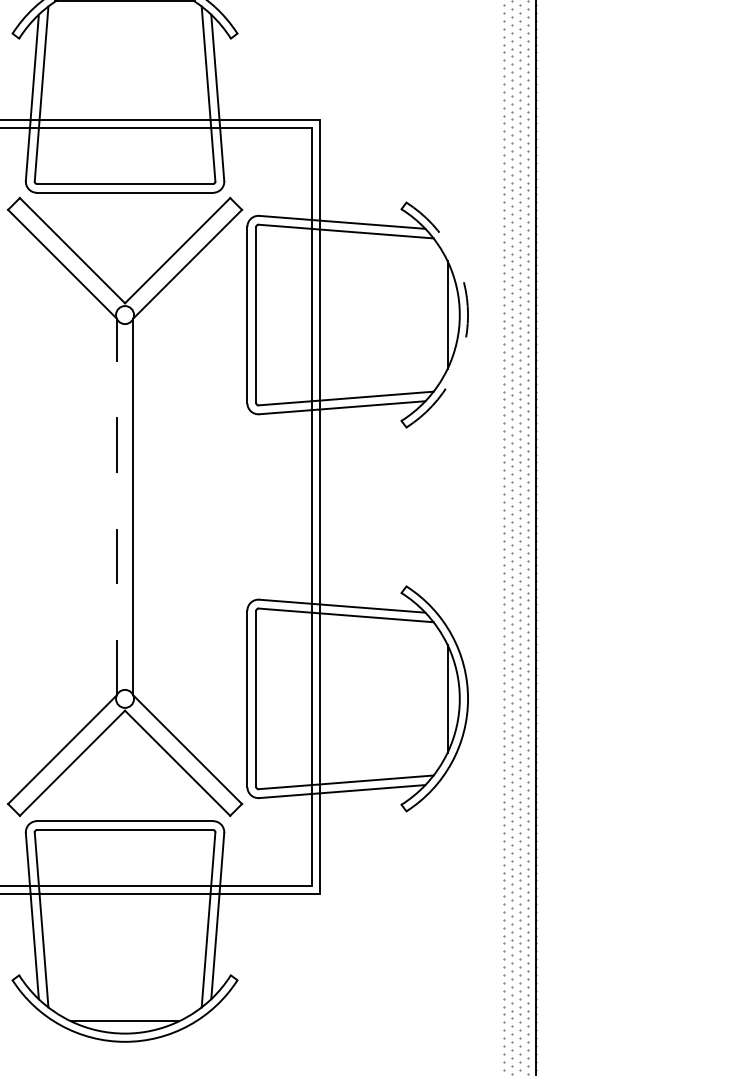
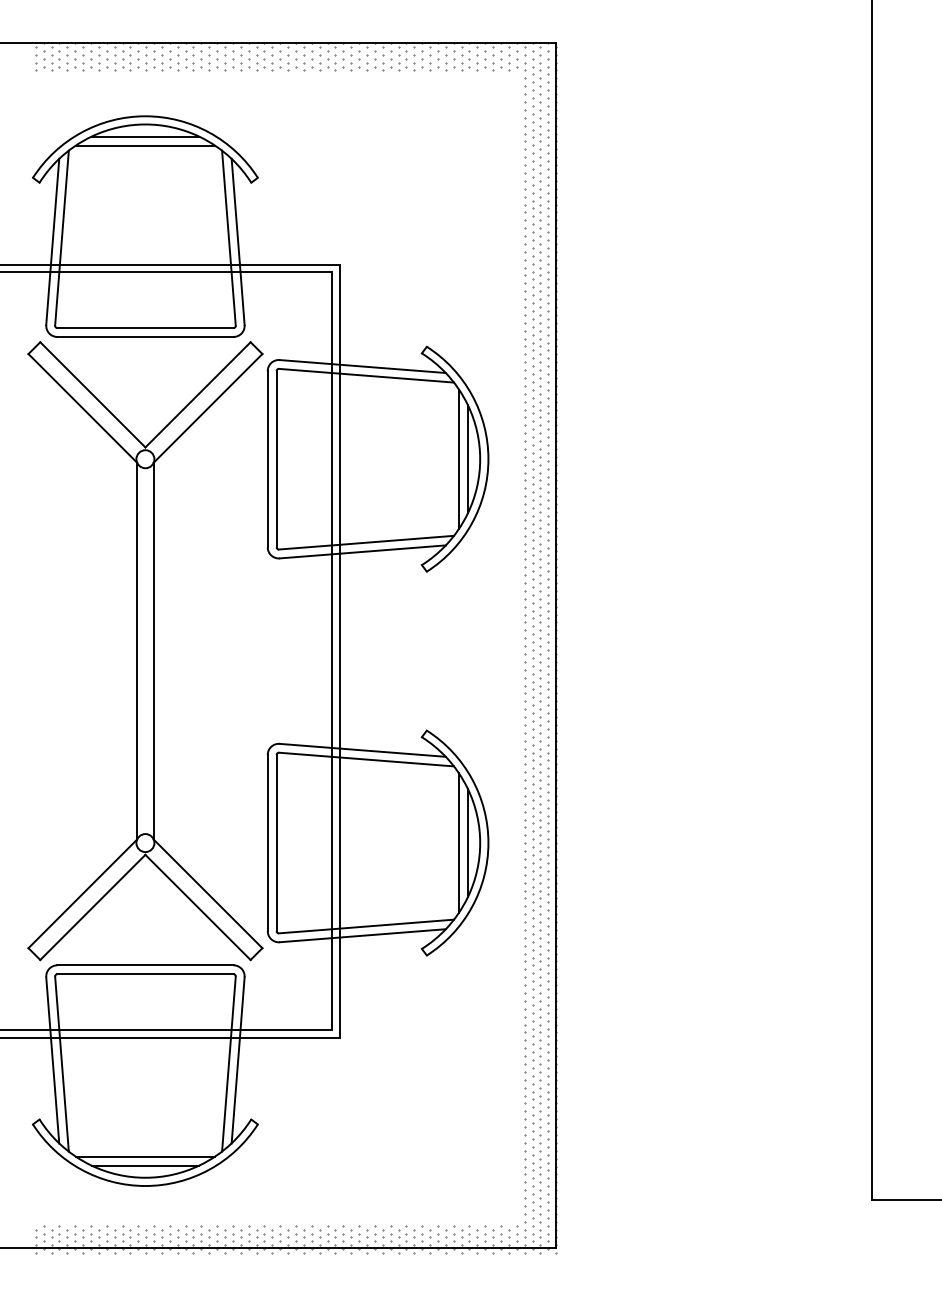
line: (439, 314) -> (459, 458), added
arc: (468, 315) -> (488, 459), dashed -> solid
line: (117, 506) -> (137, 650), dashed -> solid
line: (439, 698) -> (459, 842), added
line: (125, 1012) -> (145, 1156), added

